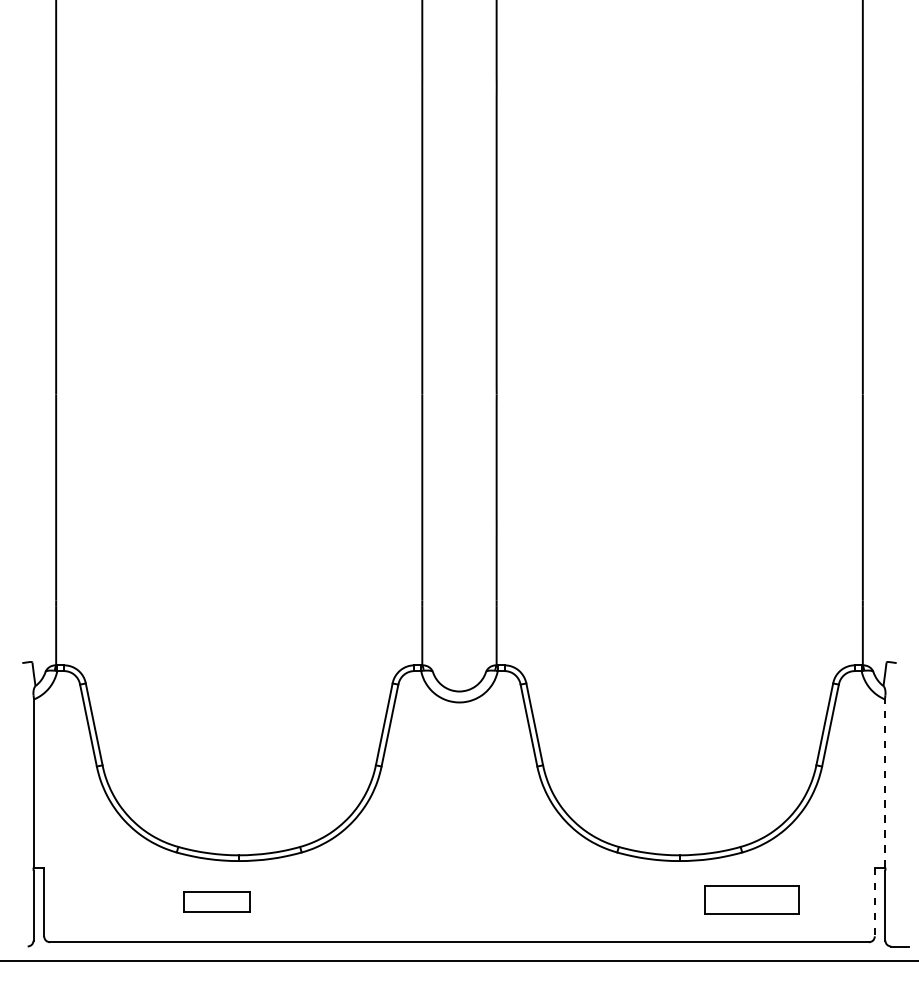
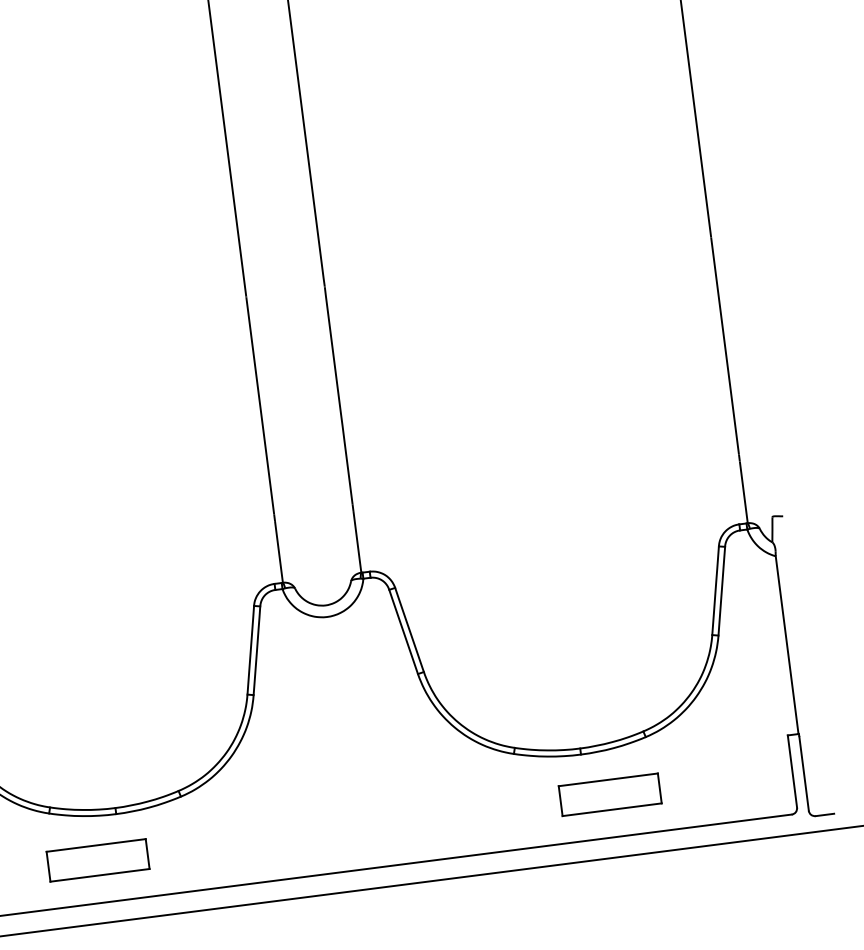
line: (884, 782) -> (786, 643), dashed -> solid
part: (751, 899) -> (609, 794), moved
part: (216, 901) -> (97, 859), size x1.43
line: (874, 902) -> (792, 771), dashed -> solid

